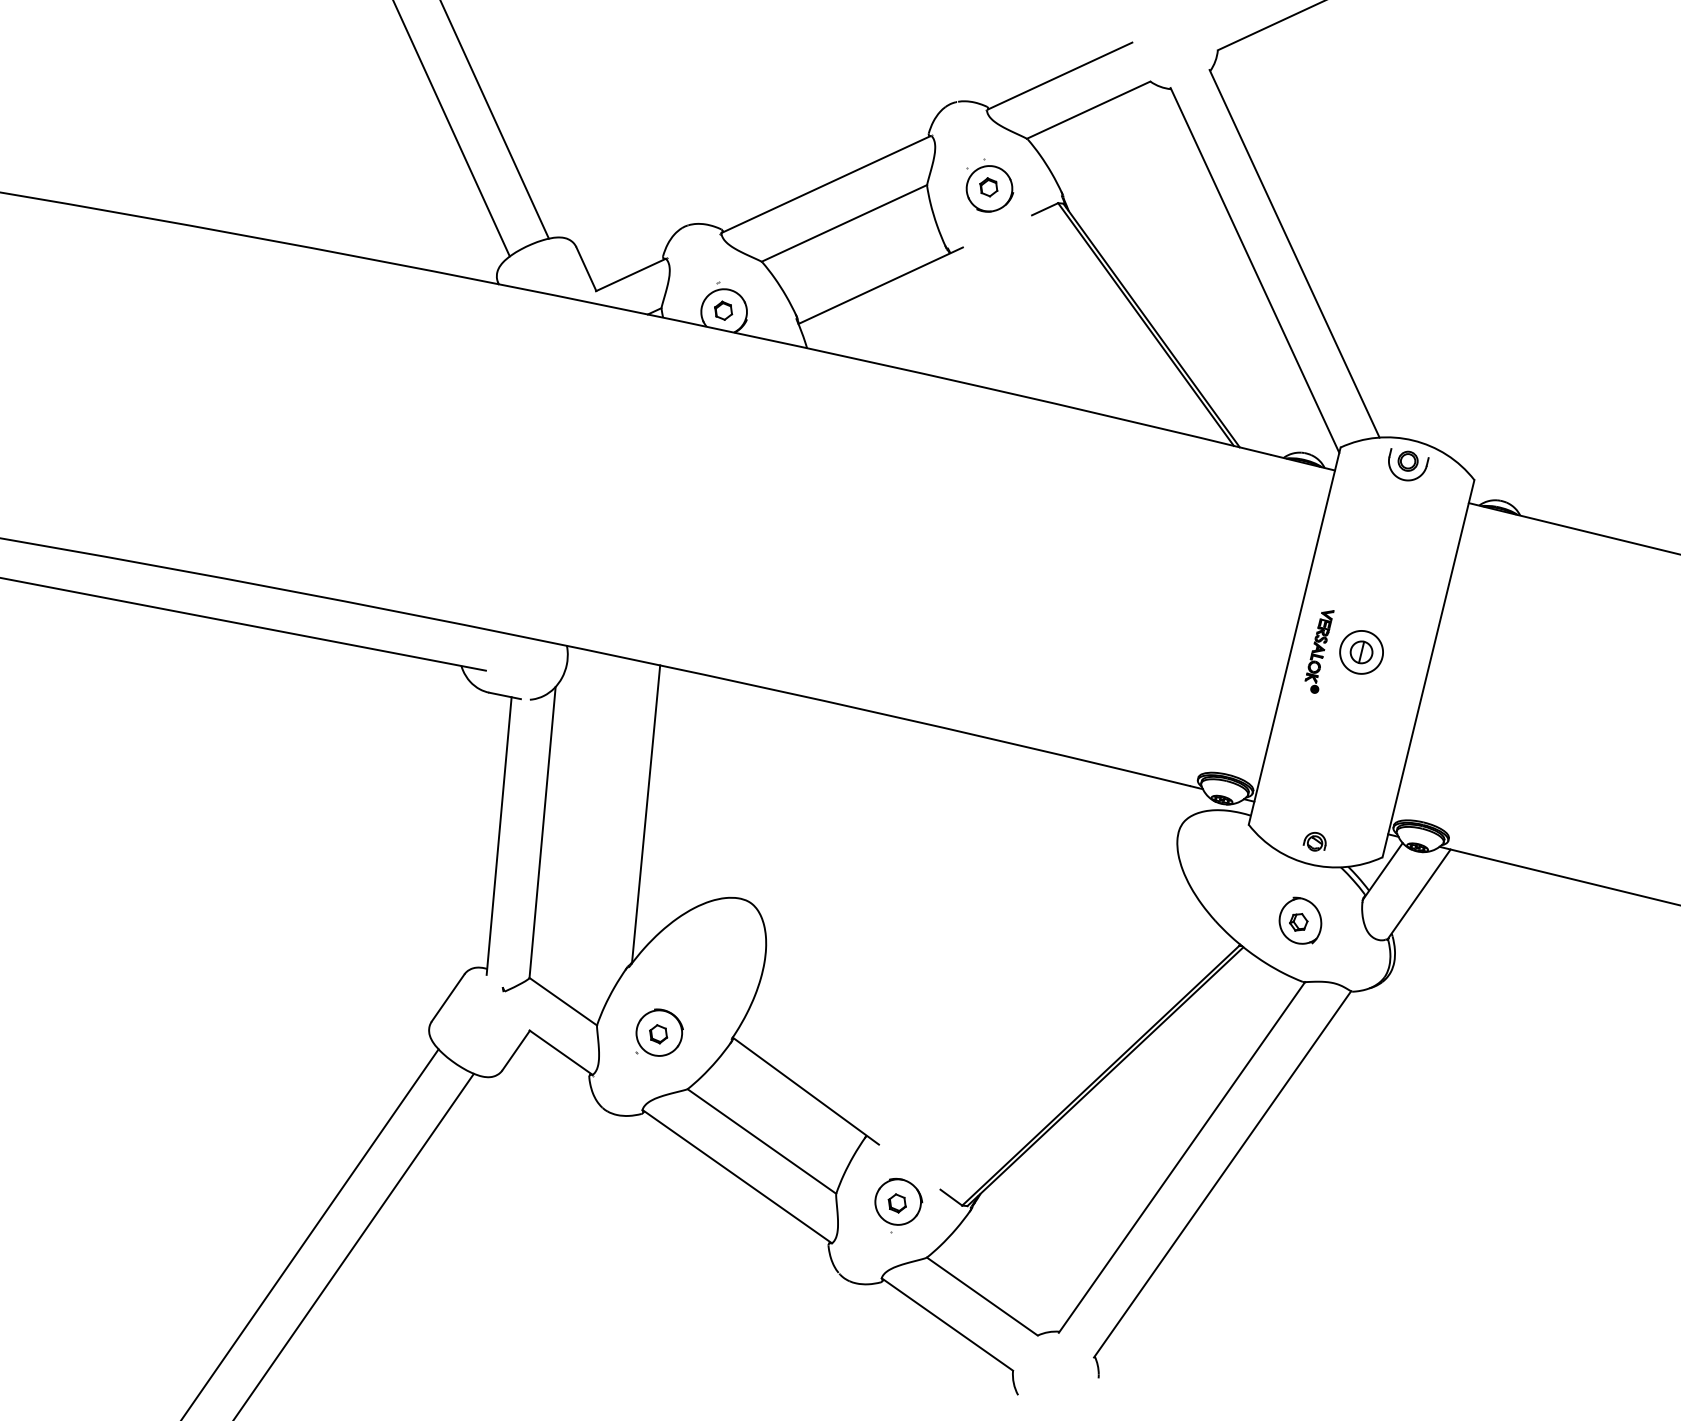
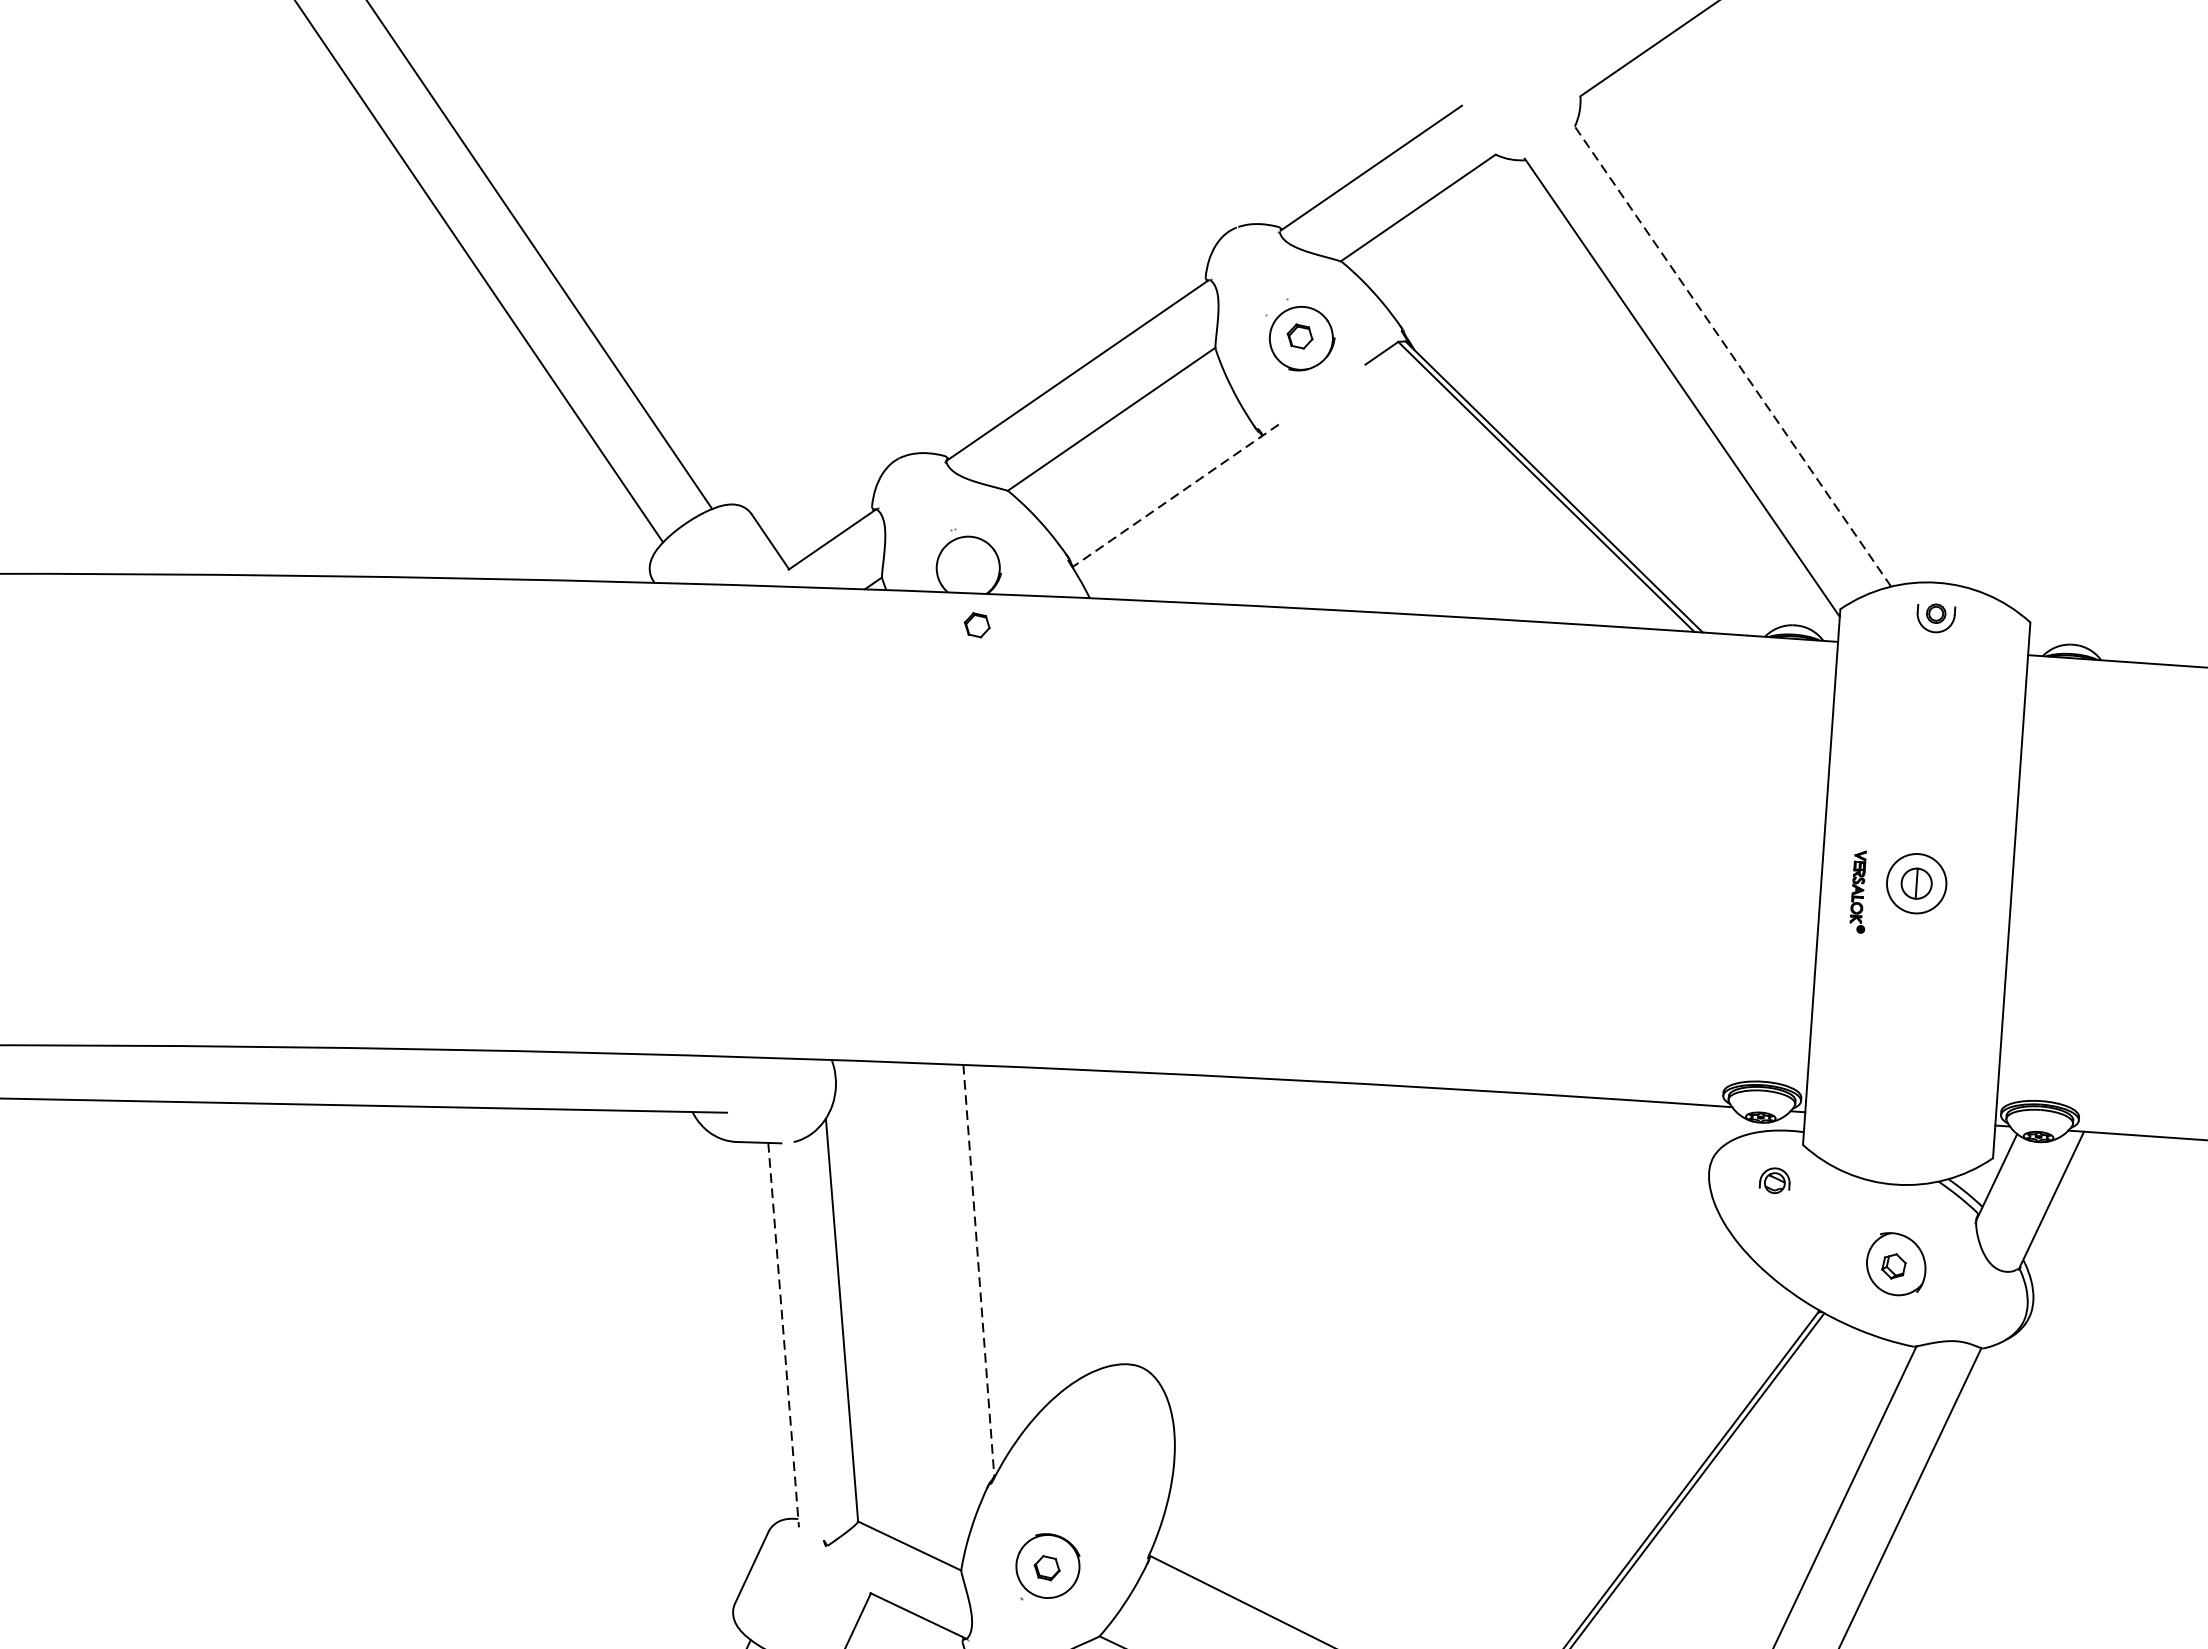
line: (1294, 253) -> (1732, 355), solid -> dashed
line: (880, 285) -> (1175, 495), solid -> dashed
part: (723, 310) -> (977, 624), moved
part: (1408, 464) -> (1936, 616), size x0.7
part: (1319, 651) -> (1859, 892), size x0.7
line: (646, 814) -> (979, 1271), solid -> dashed
line: (499, 836) -> (784, 1335), solid -> dashed
part: (1314, 841) -> (1773, 1180), moved

